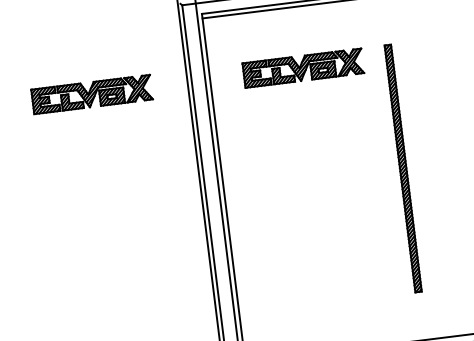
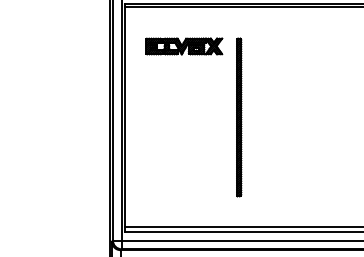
part: (92, 94) -> (49, 46), removed

